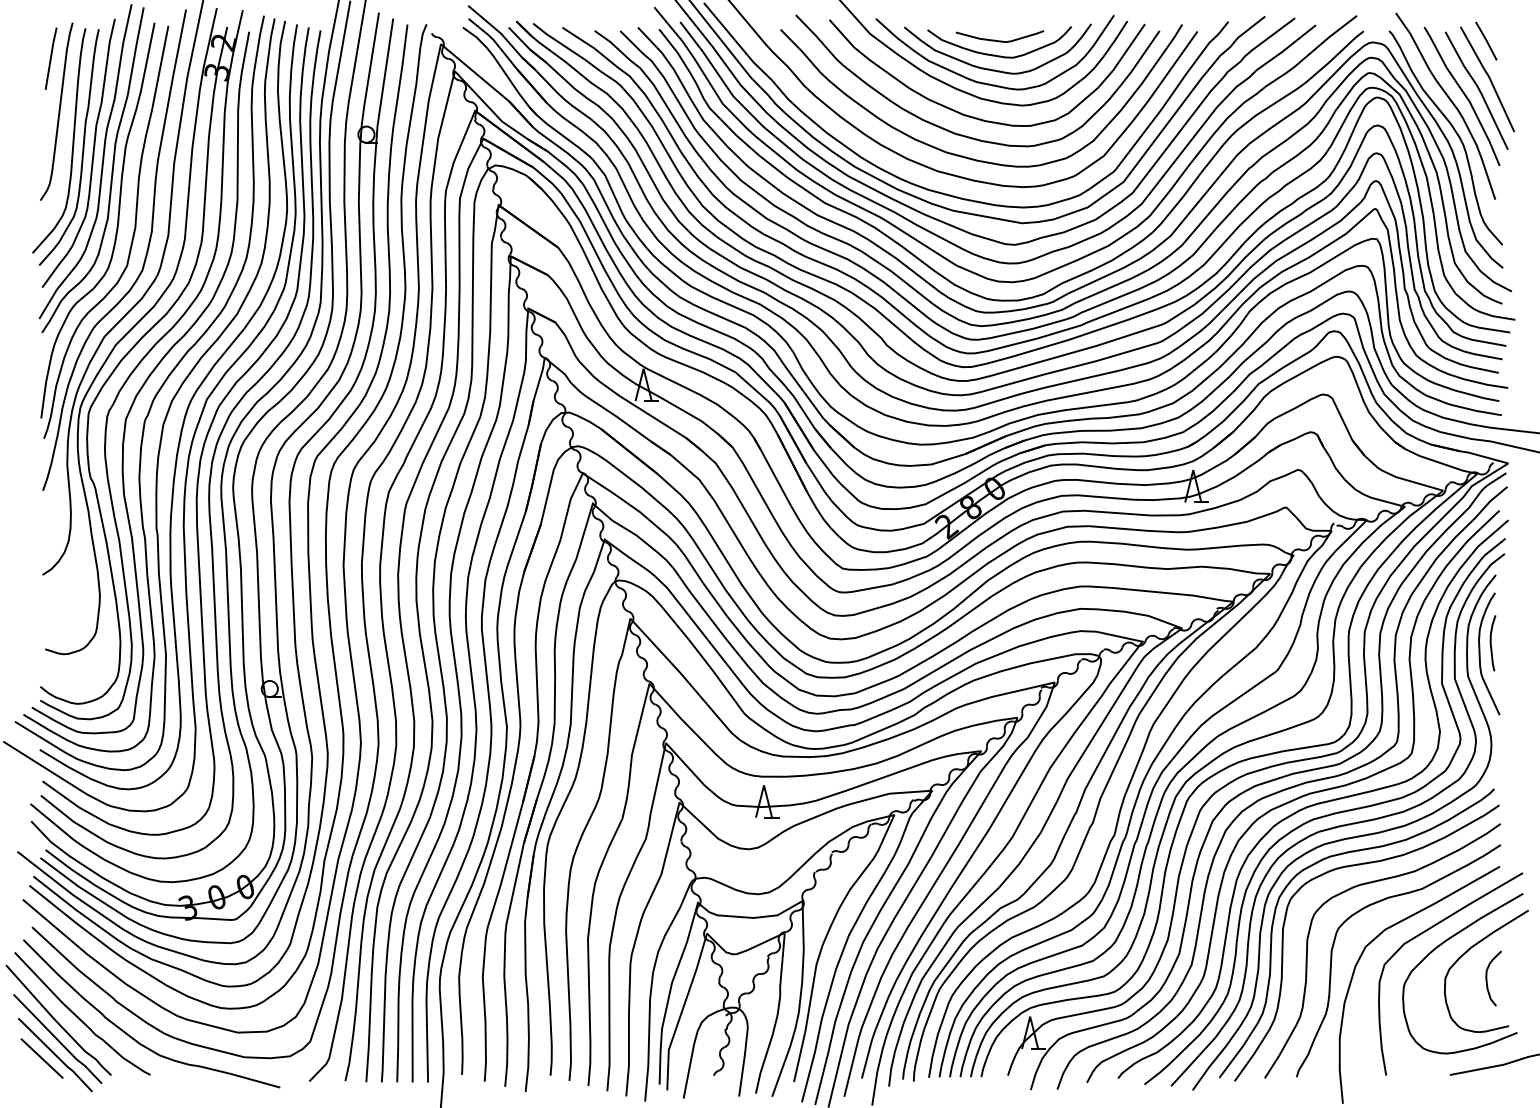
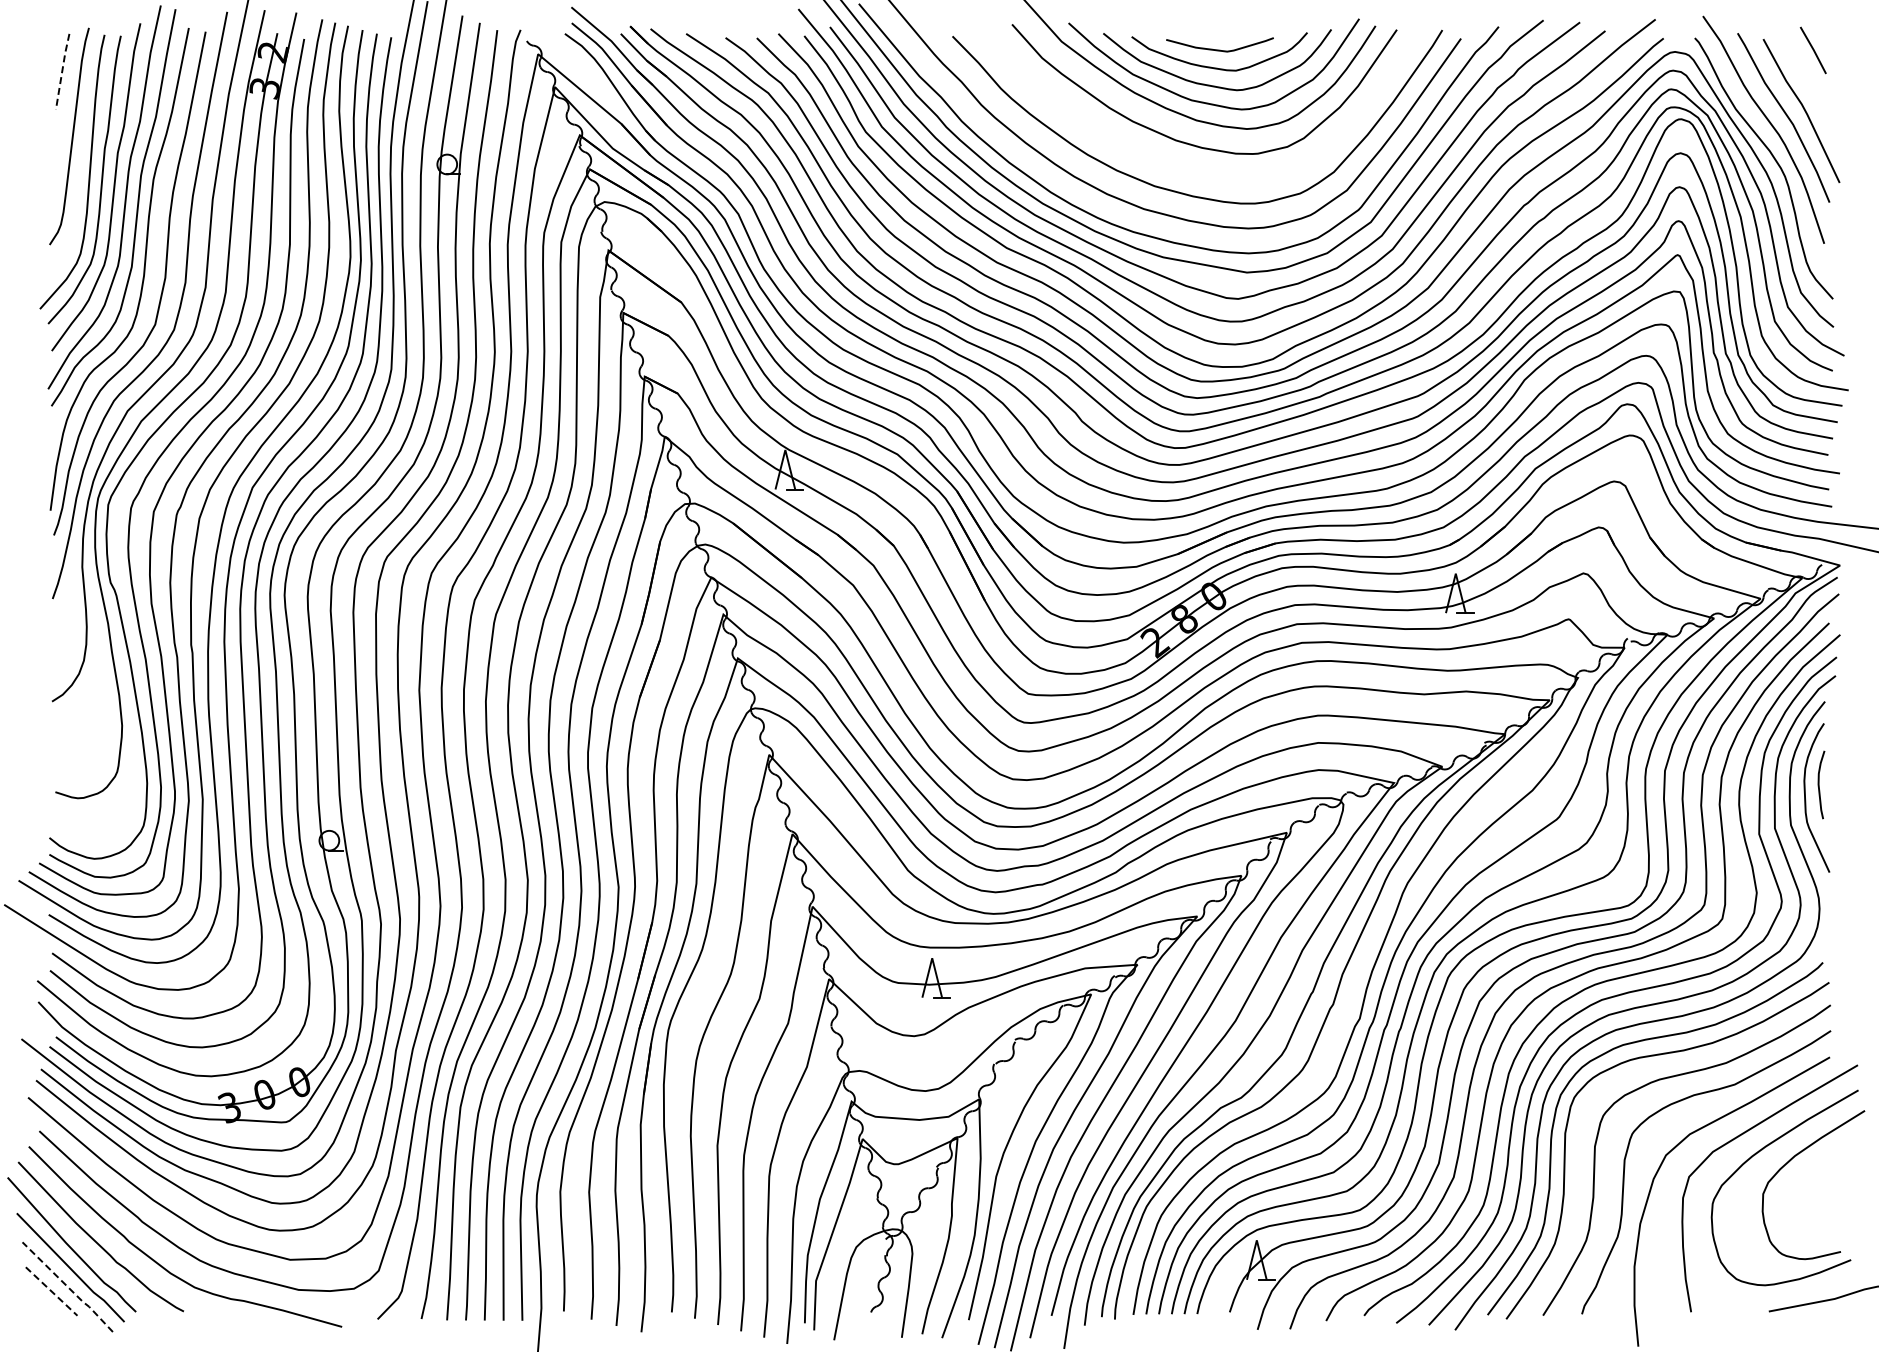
line: (51, 58) -> (62, 71), solid -> dashed
line: (1488, 78) -> (1816, 96), removed
curve: (962, 134) -> (1174, 164), removed
curve: (1487, 978) -> (1814, 1193), removed
line: (55, 1055) -> (68, 1287), solid -> dashed
line: (42, 1058) -> (52, 1291), solid -> dashed

